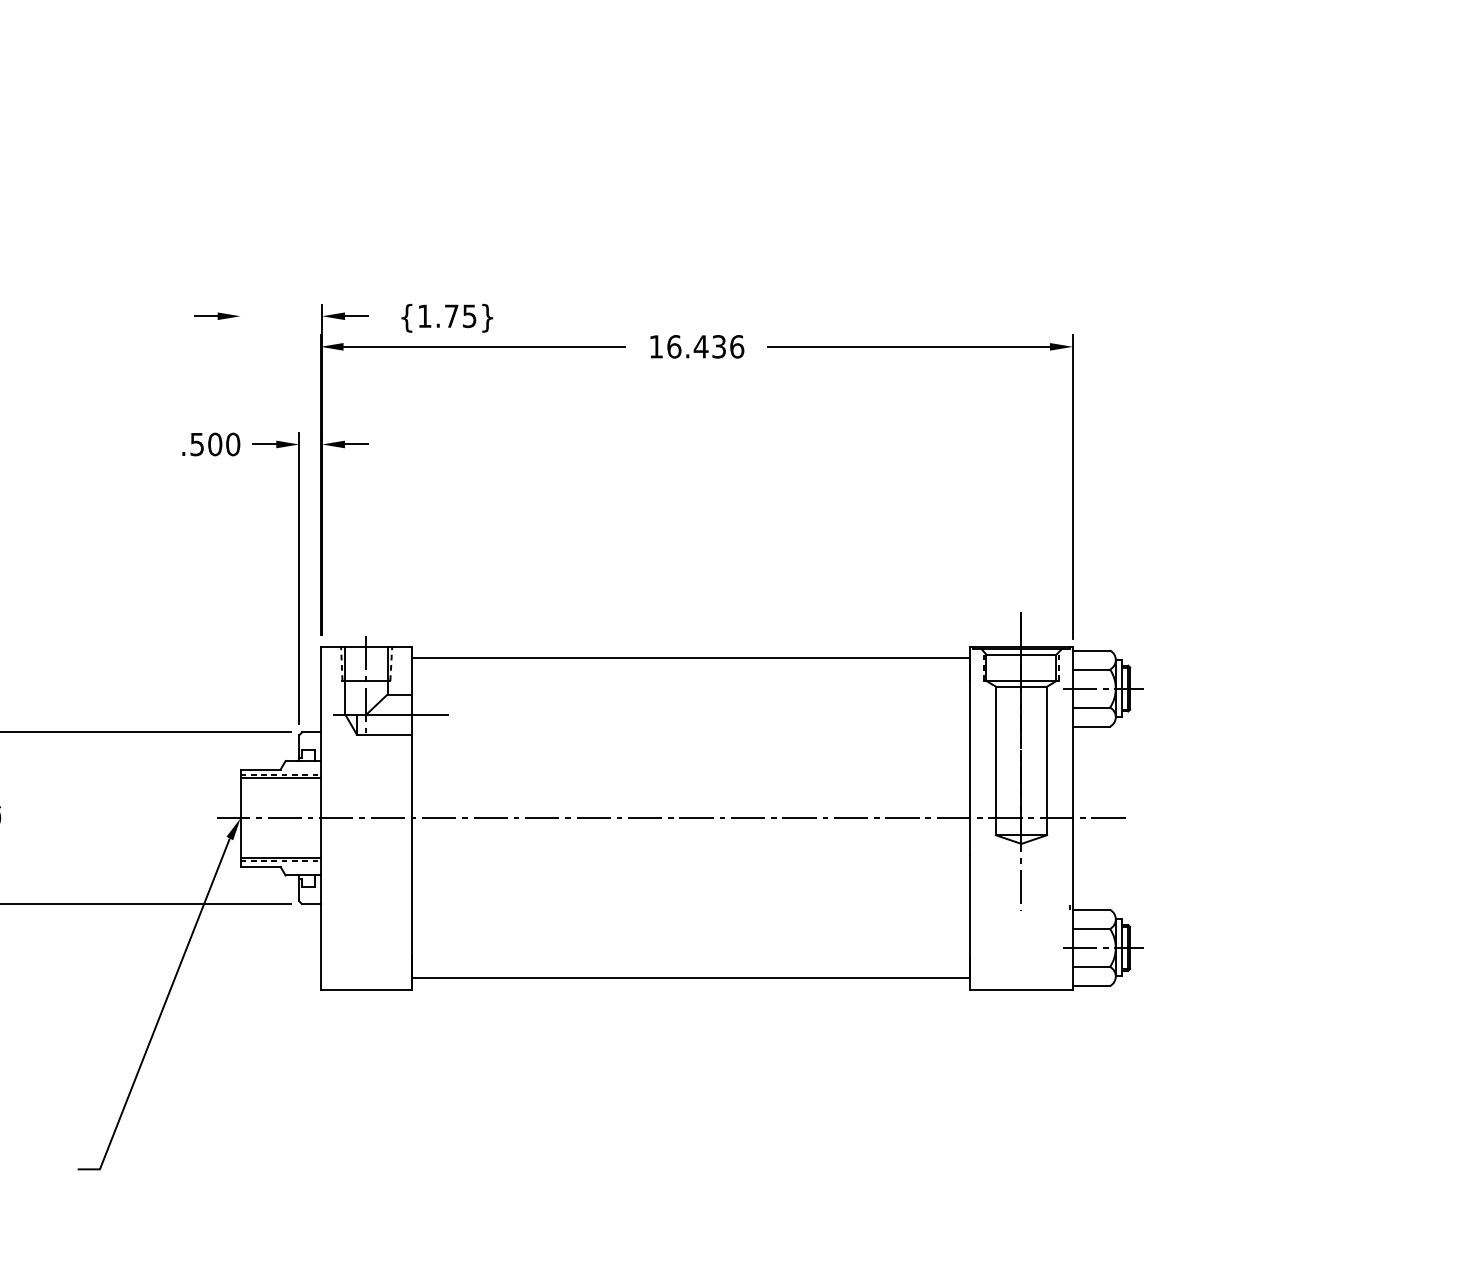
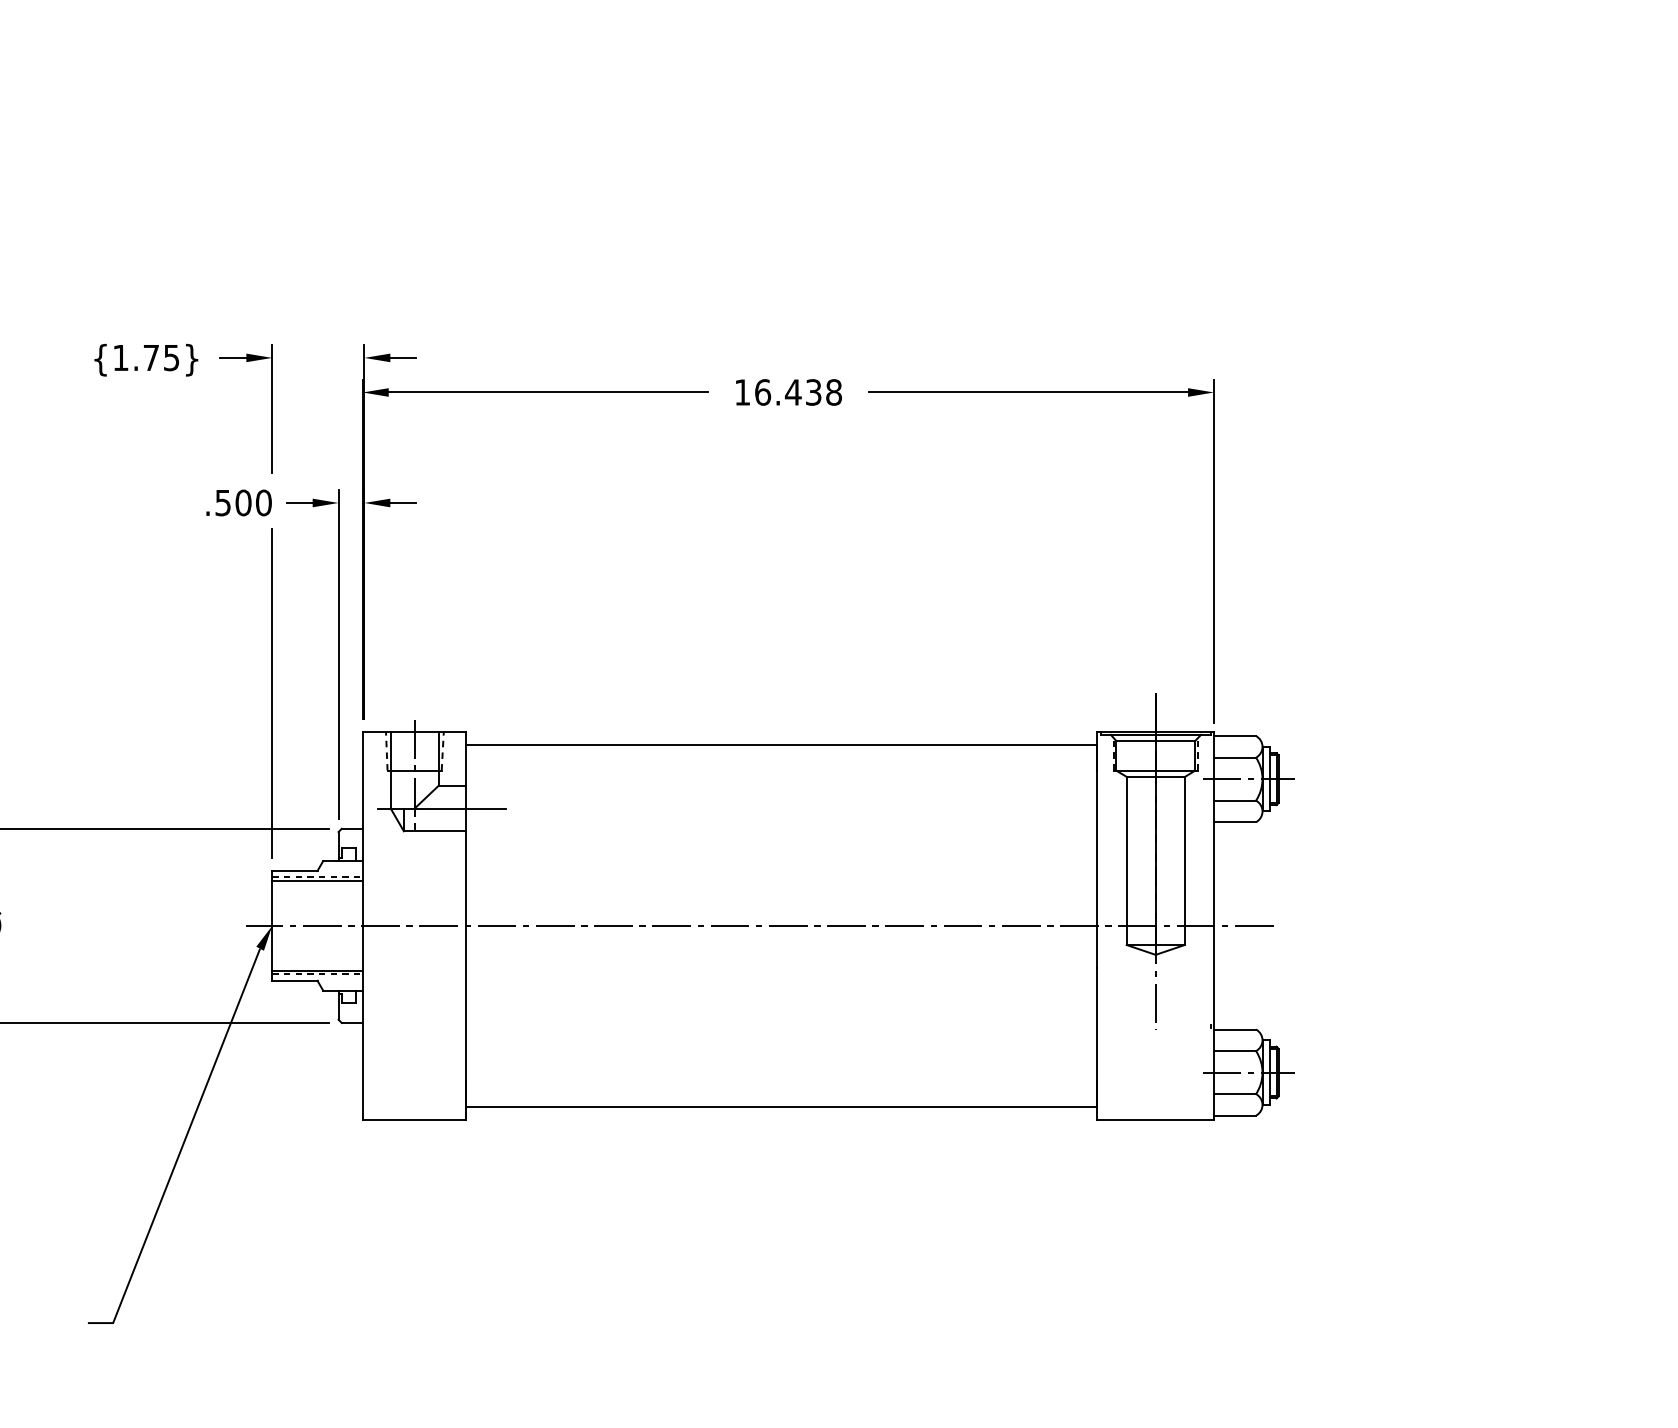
text: (447, 317) -> (146, 359), moved
text: (737, 346) -> (834, 392), 16.436 -> 16.438
line: (240, 361) -> (272, 409), added
line: (240, 612) -> (272, 693), added

